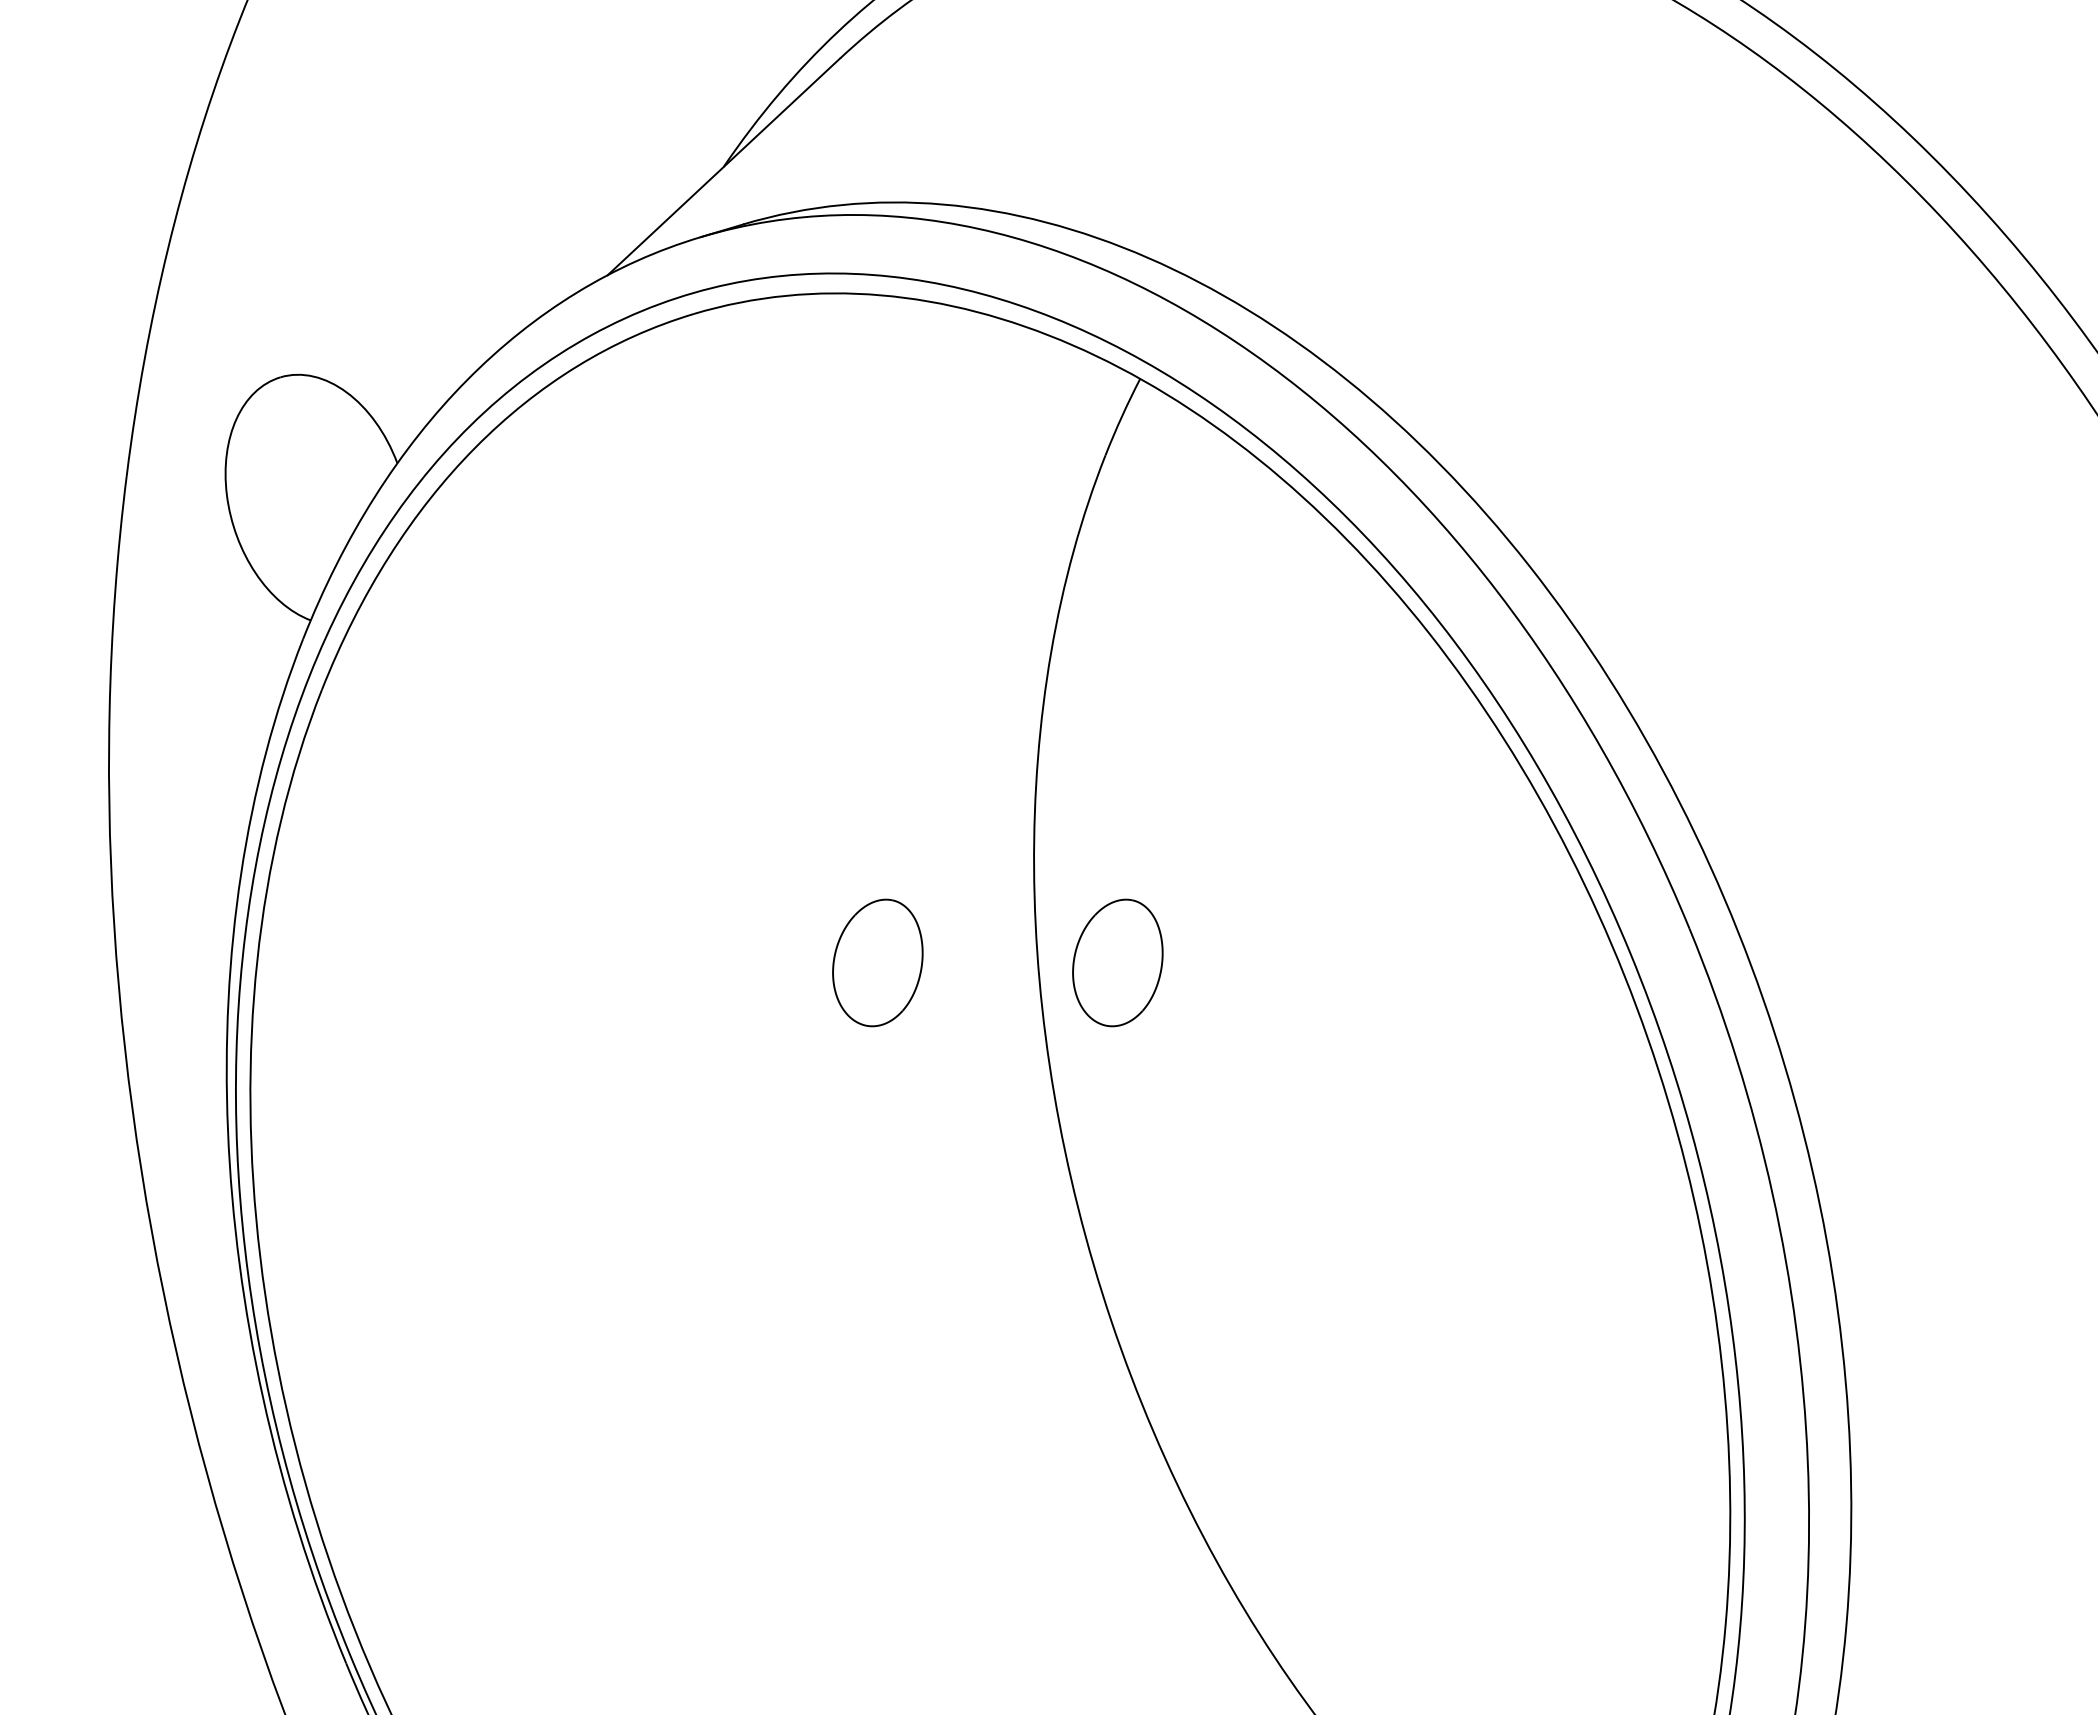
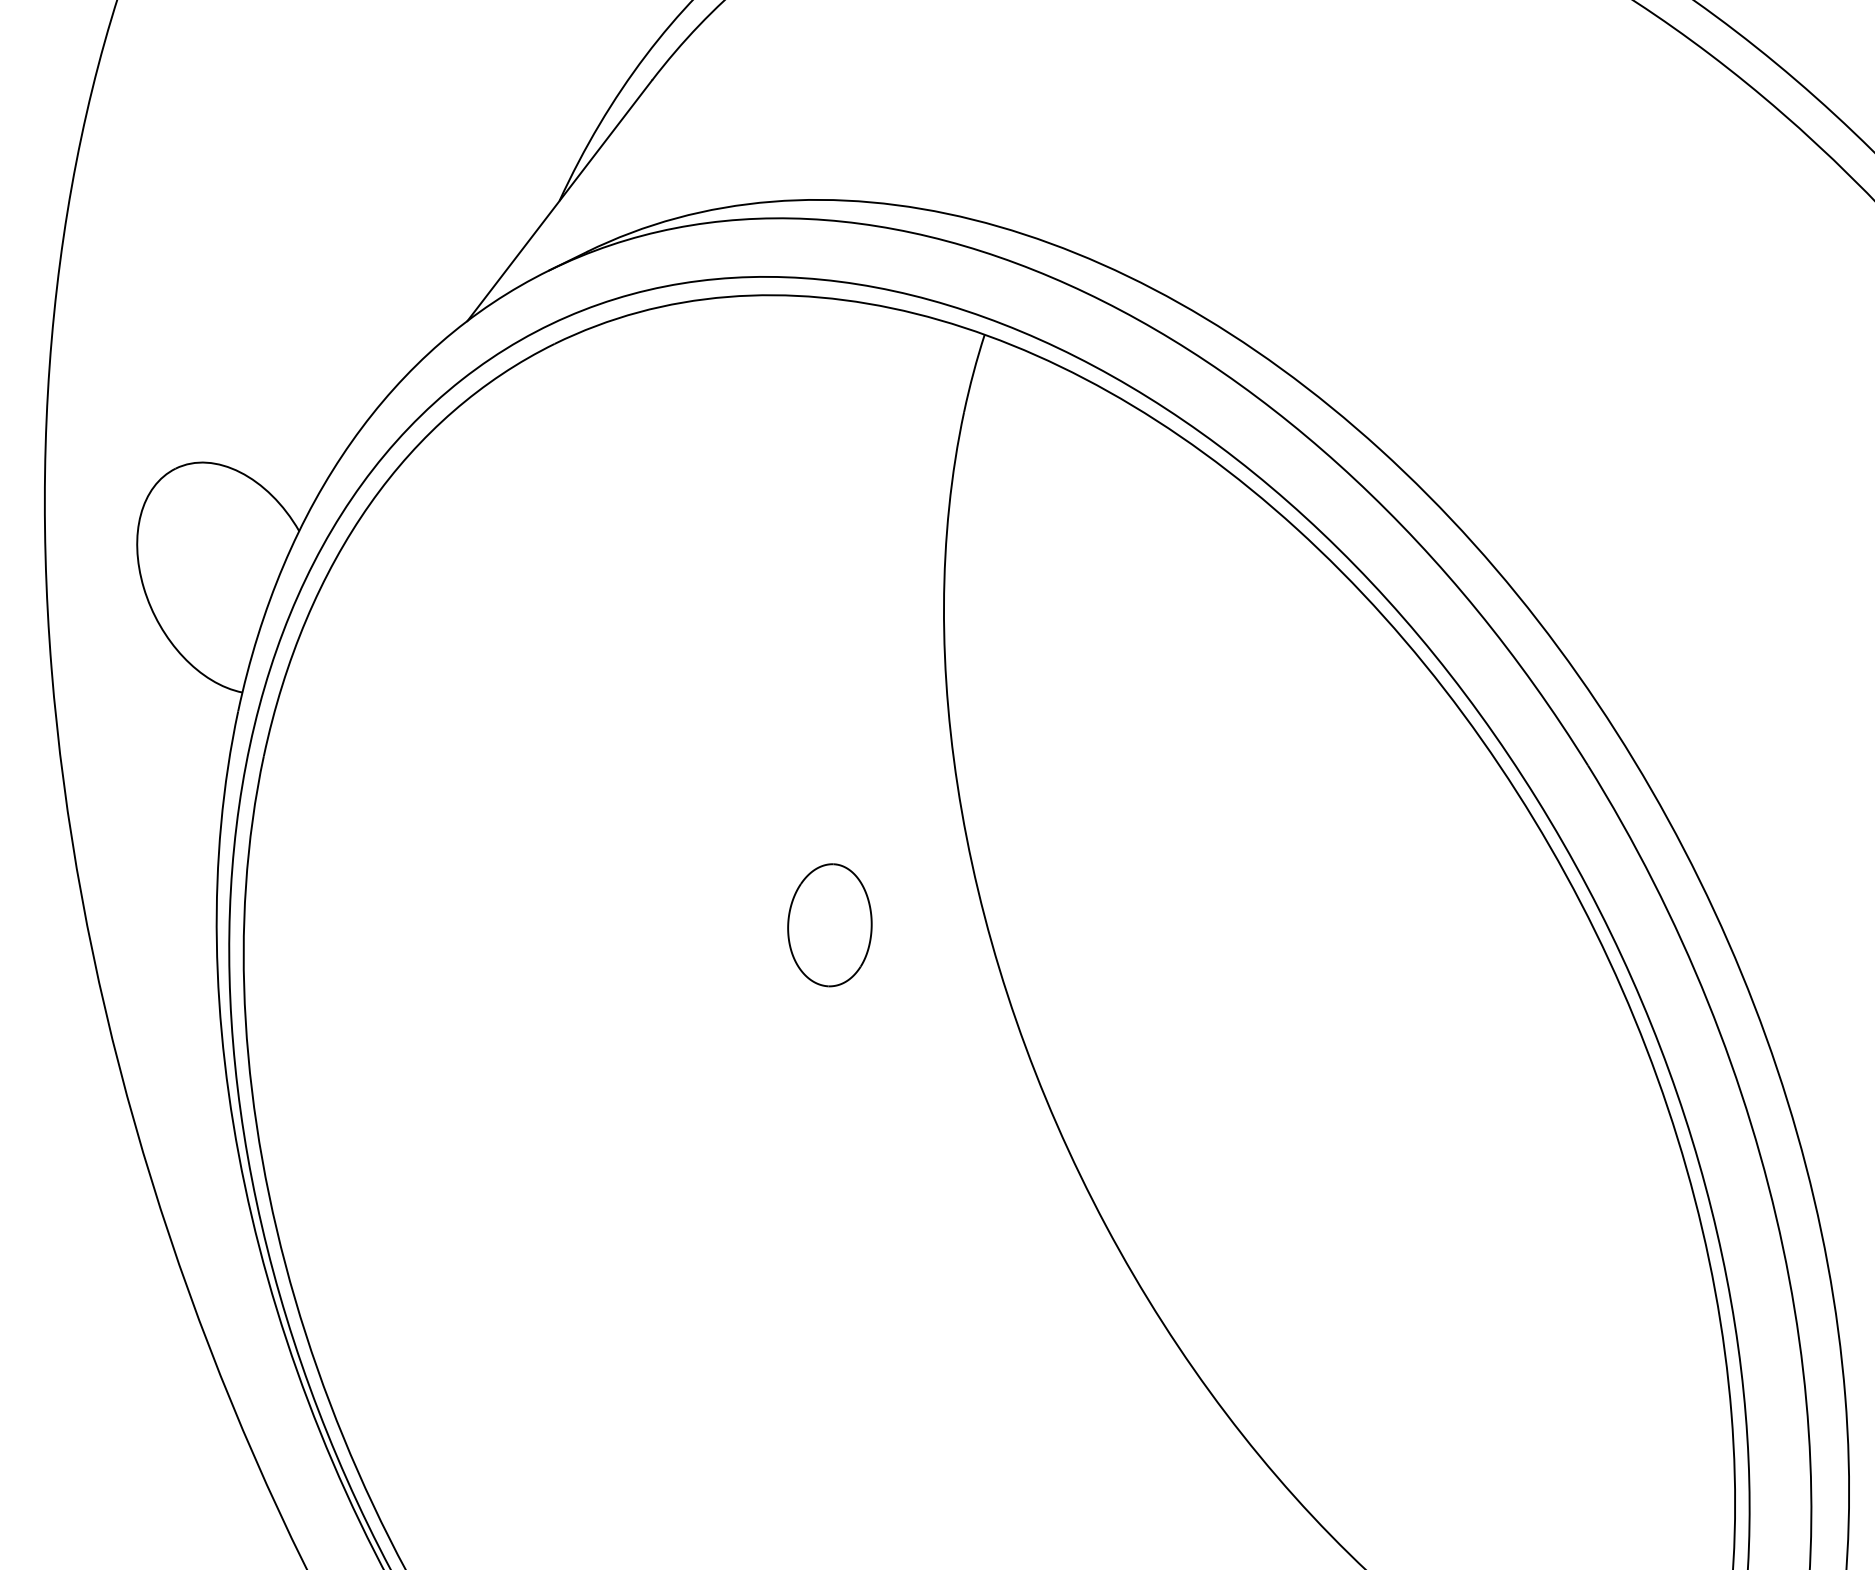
part: (1117, 962) -> (1055, 887), removed

